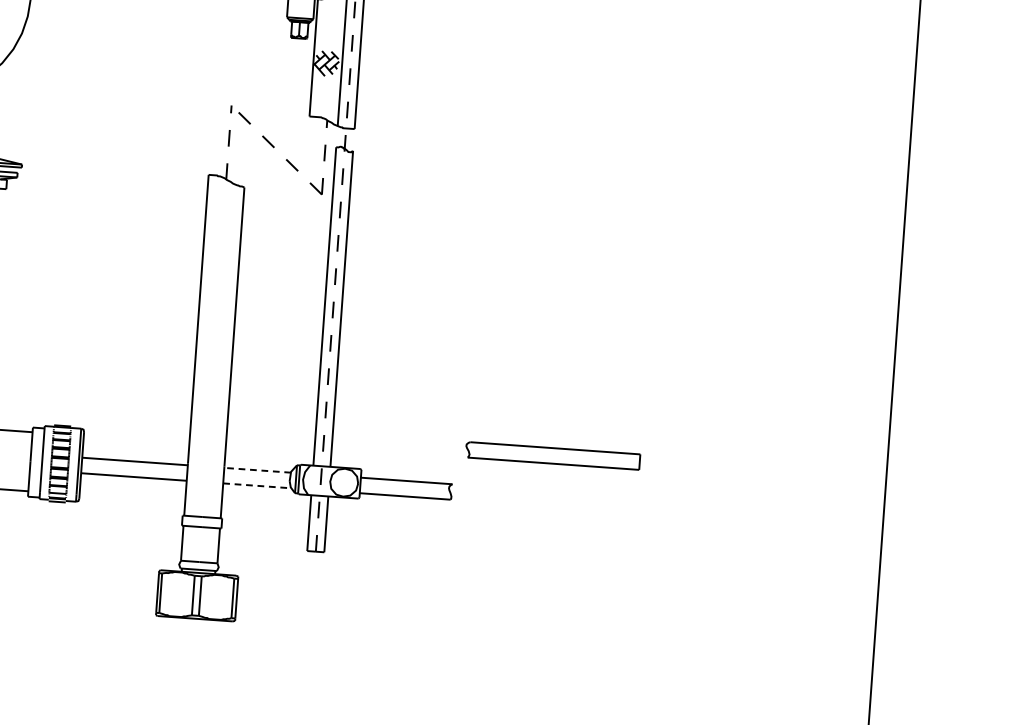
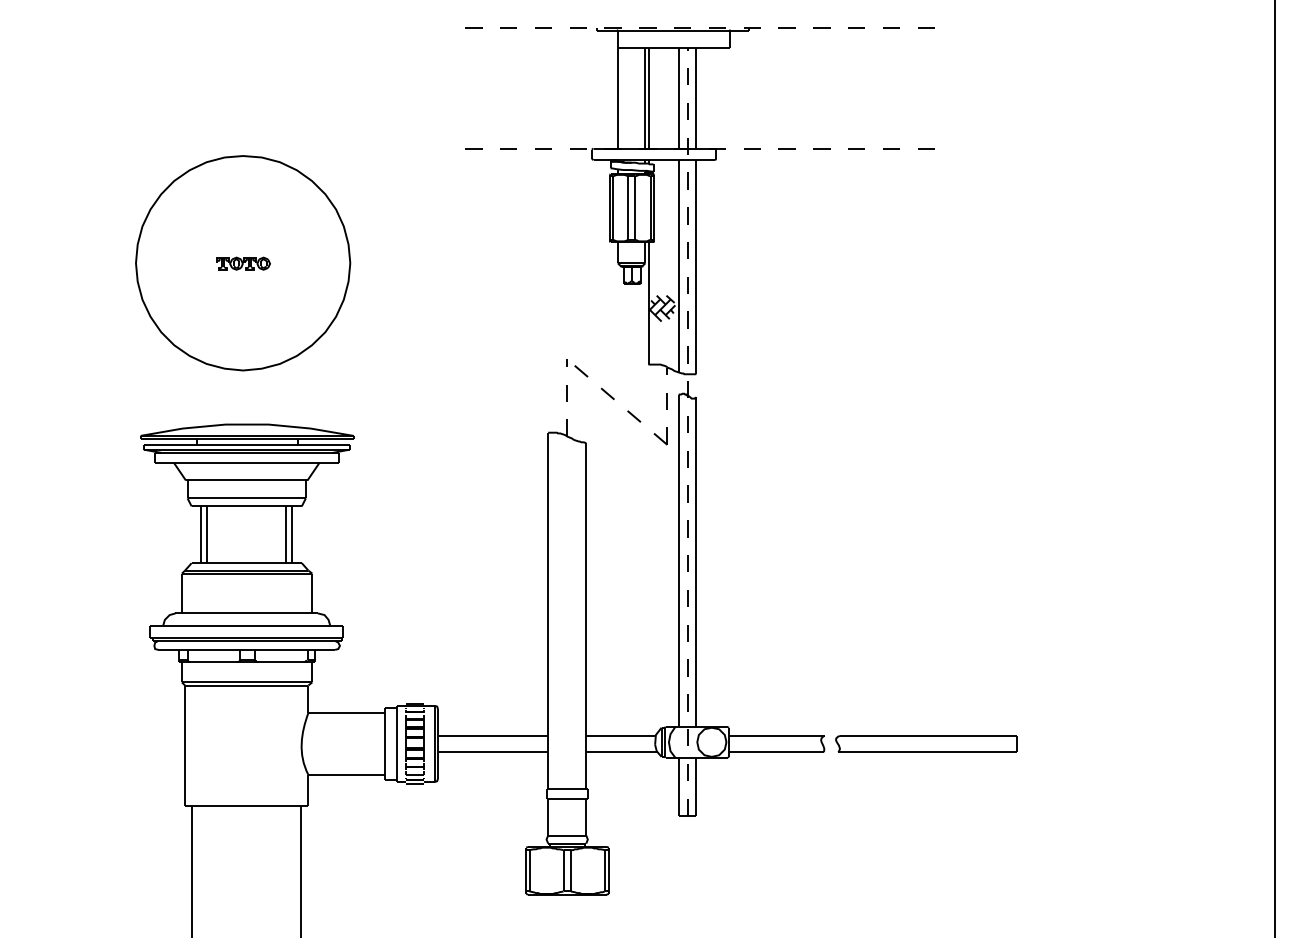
part: (552, 455) -> (926, 743), moved
line: (258, 469) -> (621, 735), dashed -> solid
line: (256, 486) -> (621, 752), dashed -> solid

